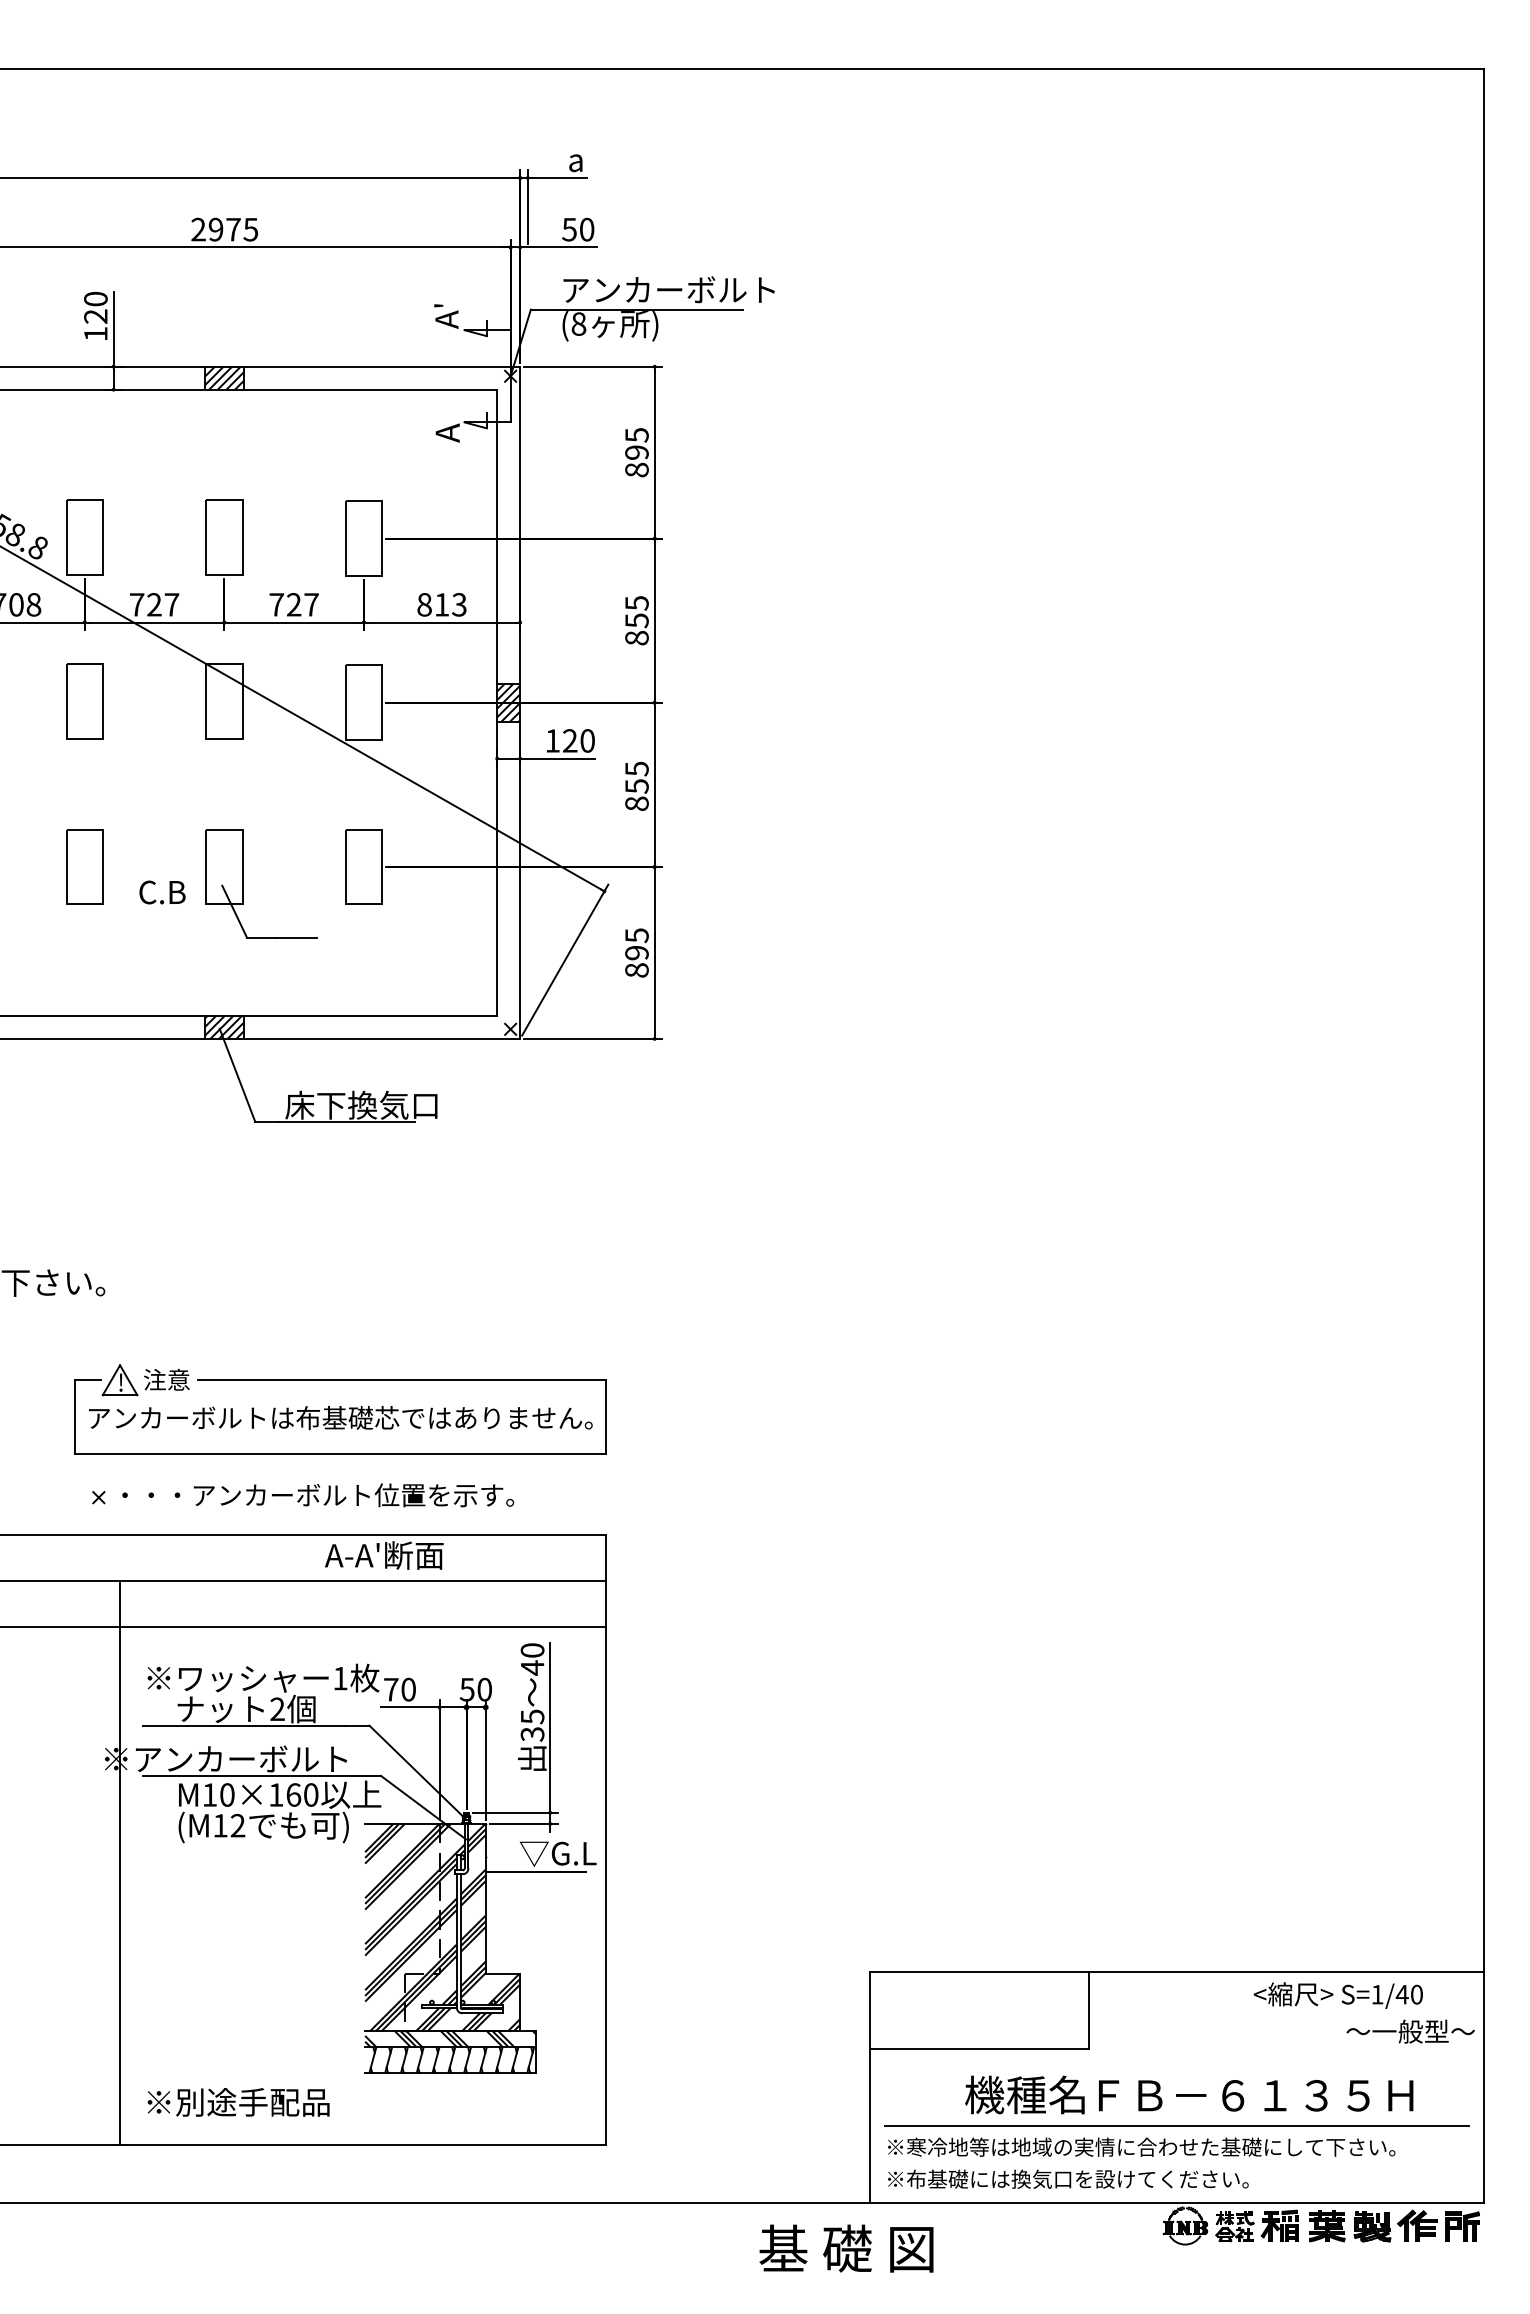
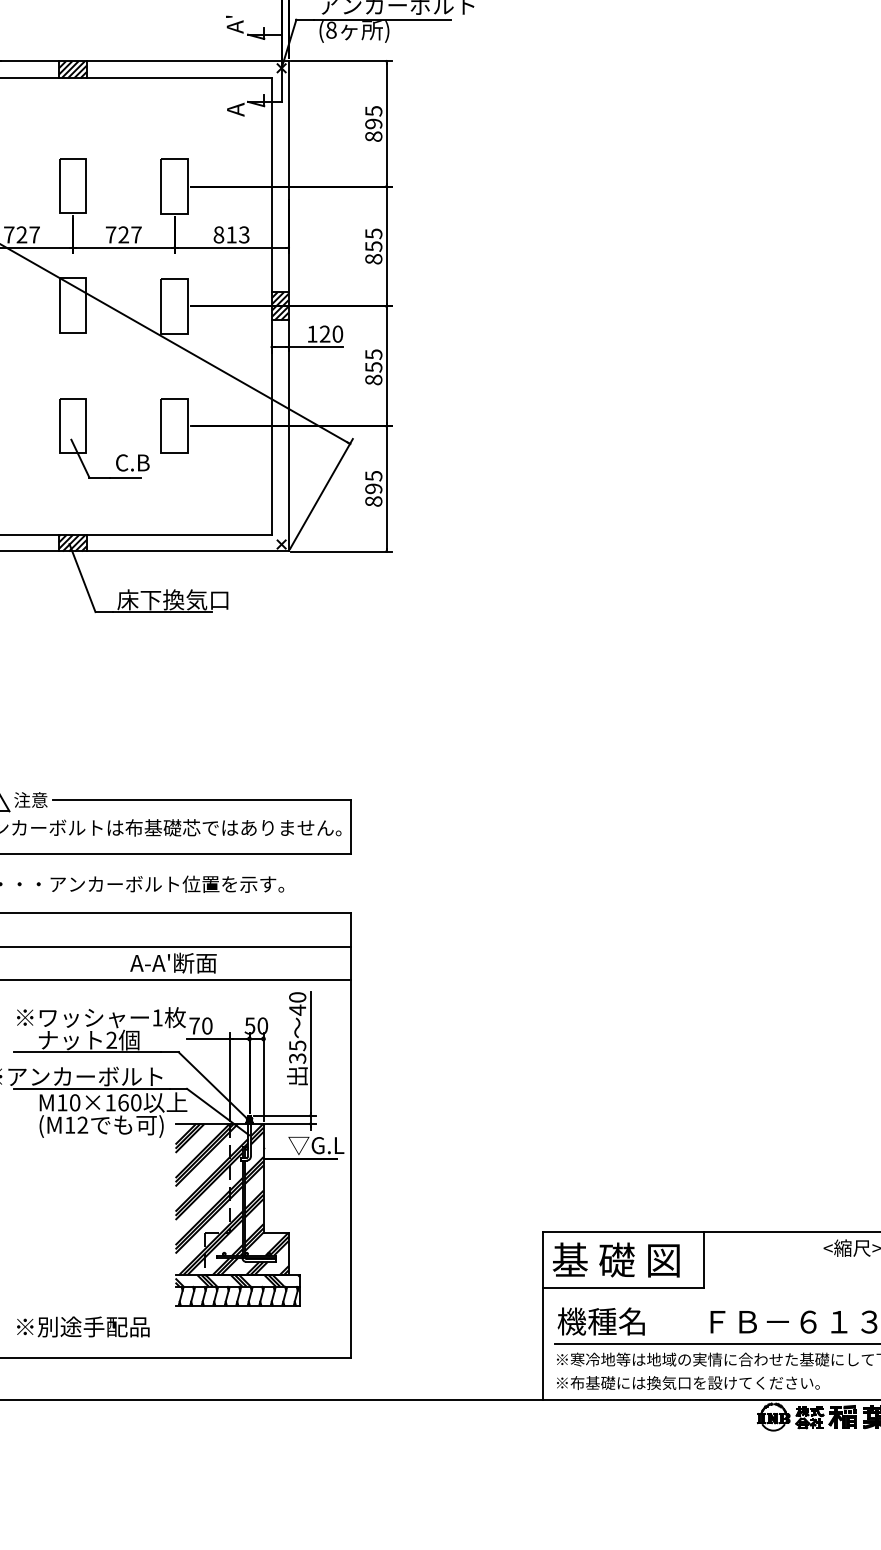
text: (162, 892) -> (132, 462), moved
text: (384, 1555) -> (173, 963), moved
text: (1024, 2094) -> (600, 1321), moved
text: (846, 2248) -> (616, 1259), moved

